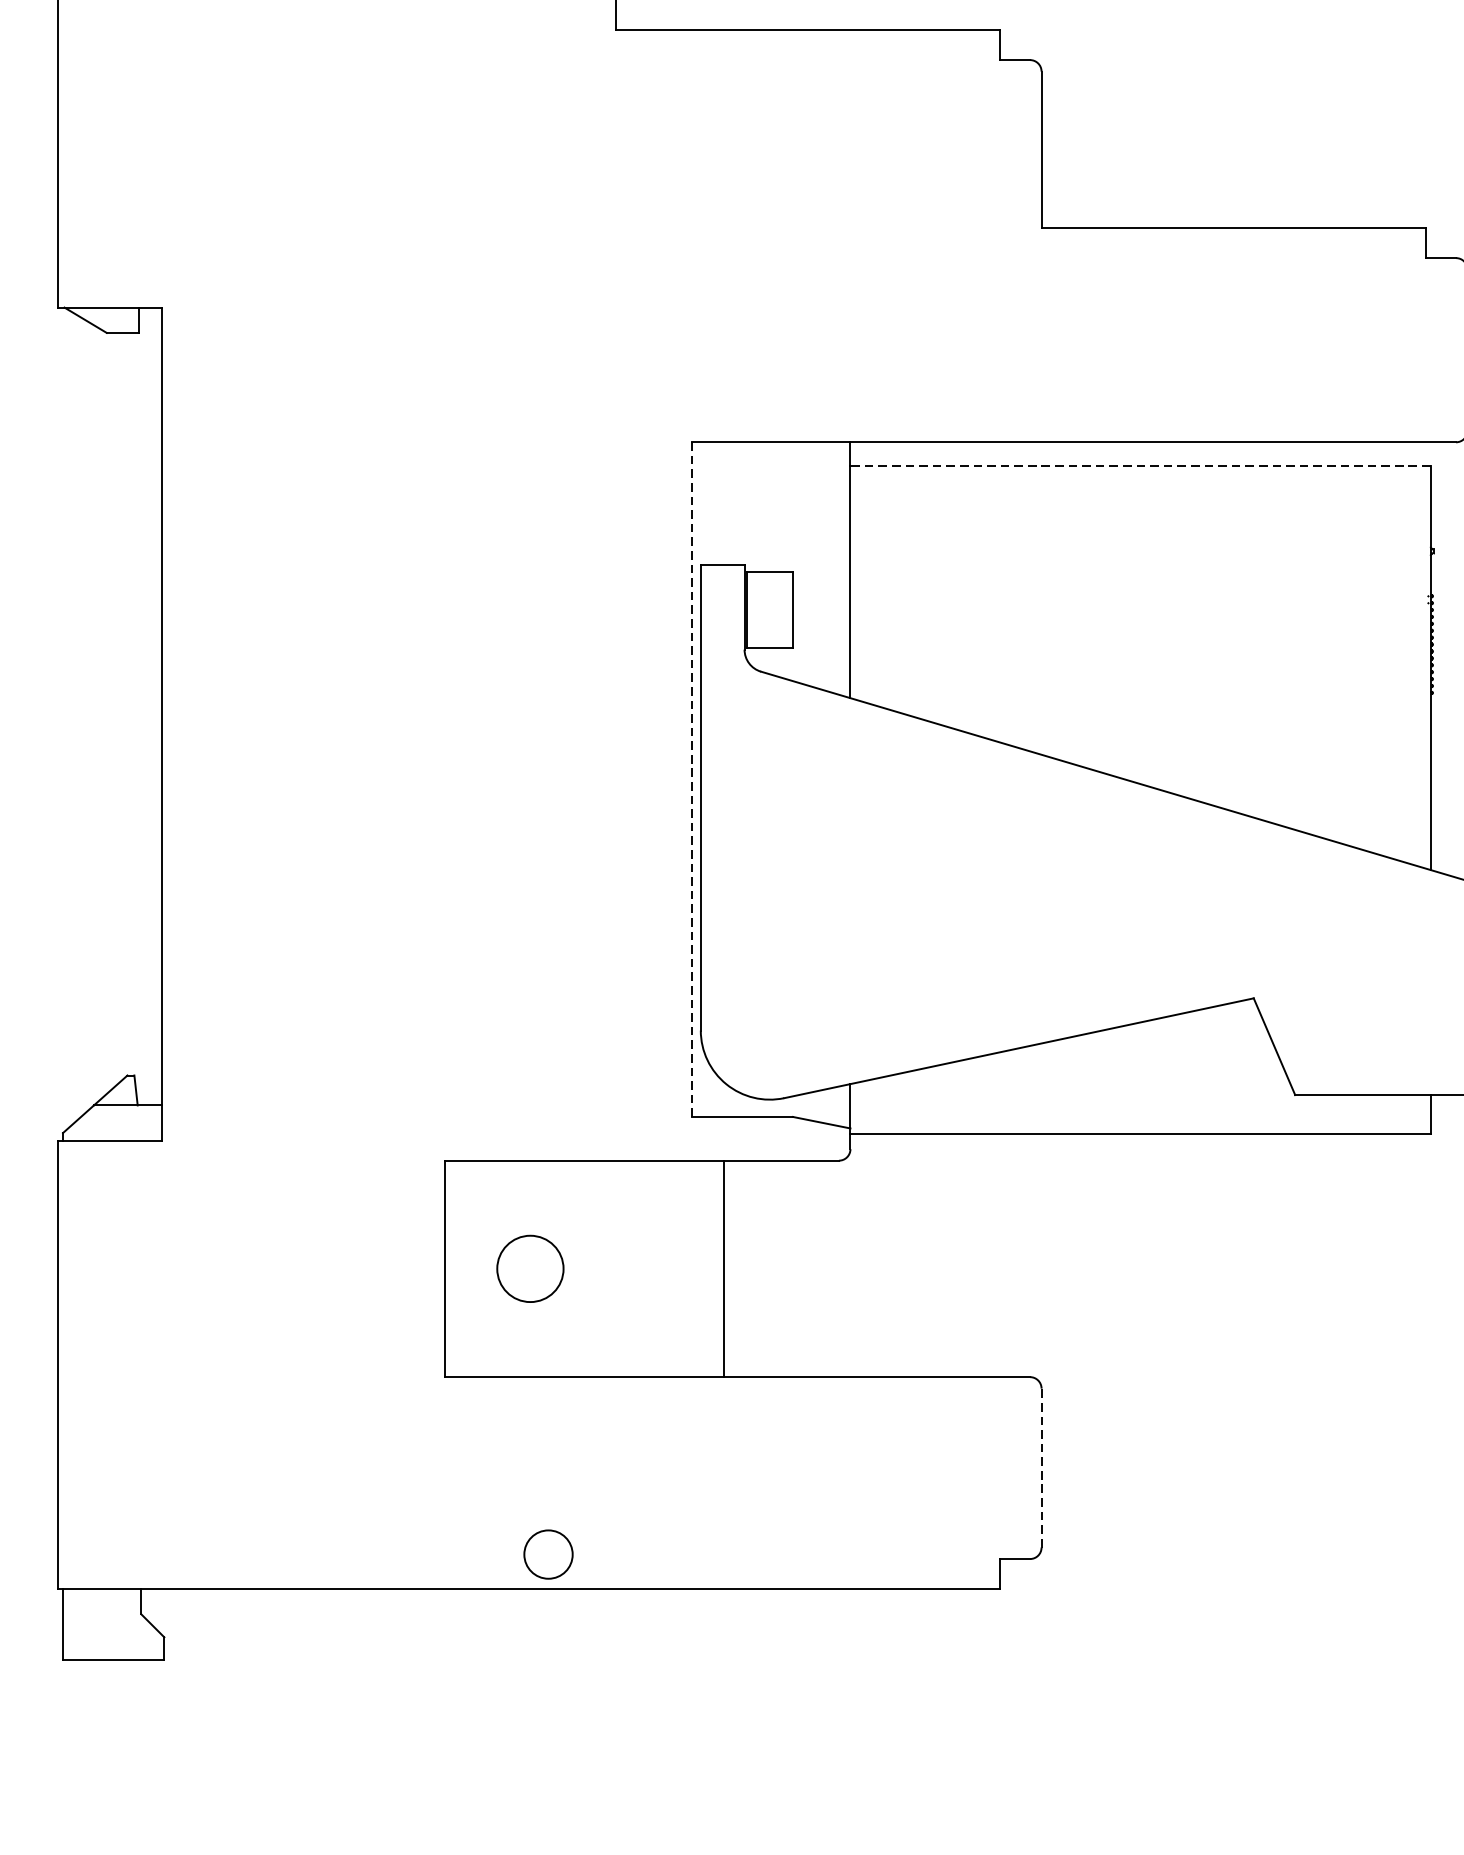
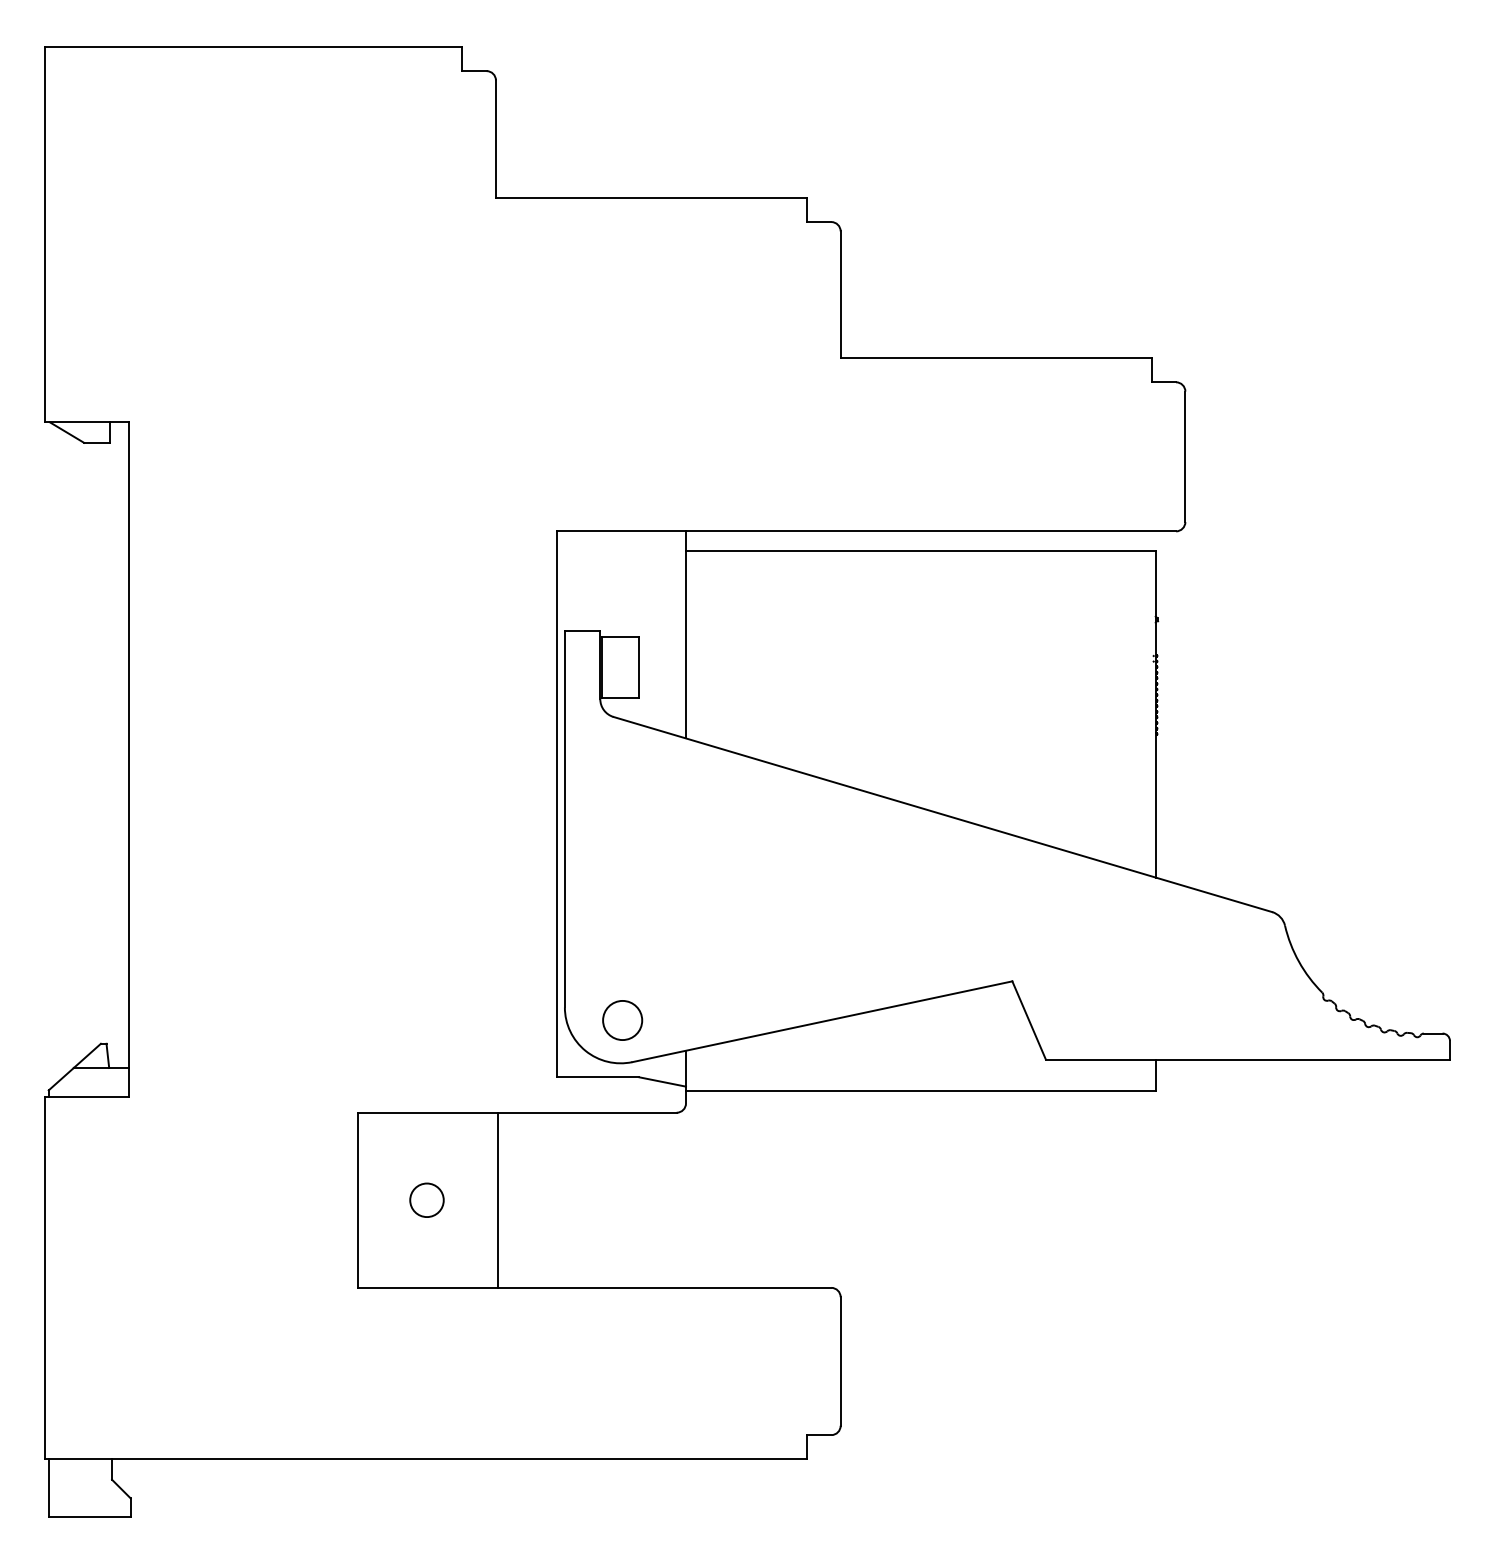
line: (1140, 465) -> (920, 550), dashed -> solid
line: (691, 779) -> (557, 804), dashed -> solid
line: (723, 1267) -> (497, 1199), moved
circle: (529, 1269) -> (426, 1200), size x0.62
line: (1041, 1466) -> (840, 1360), dashed -> solid
circle: (548, 1554) -> (622, 1020), moved

